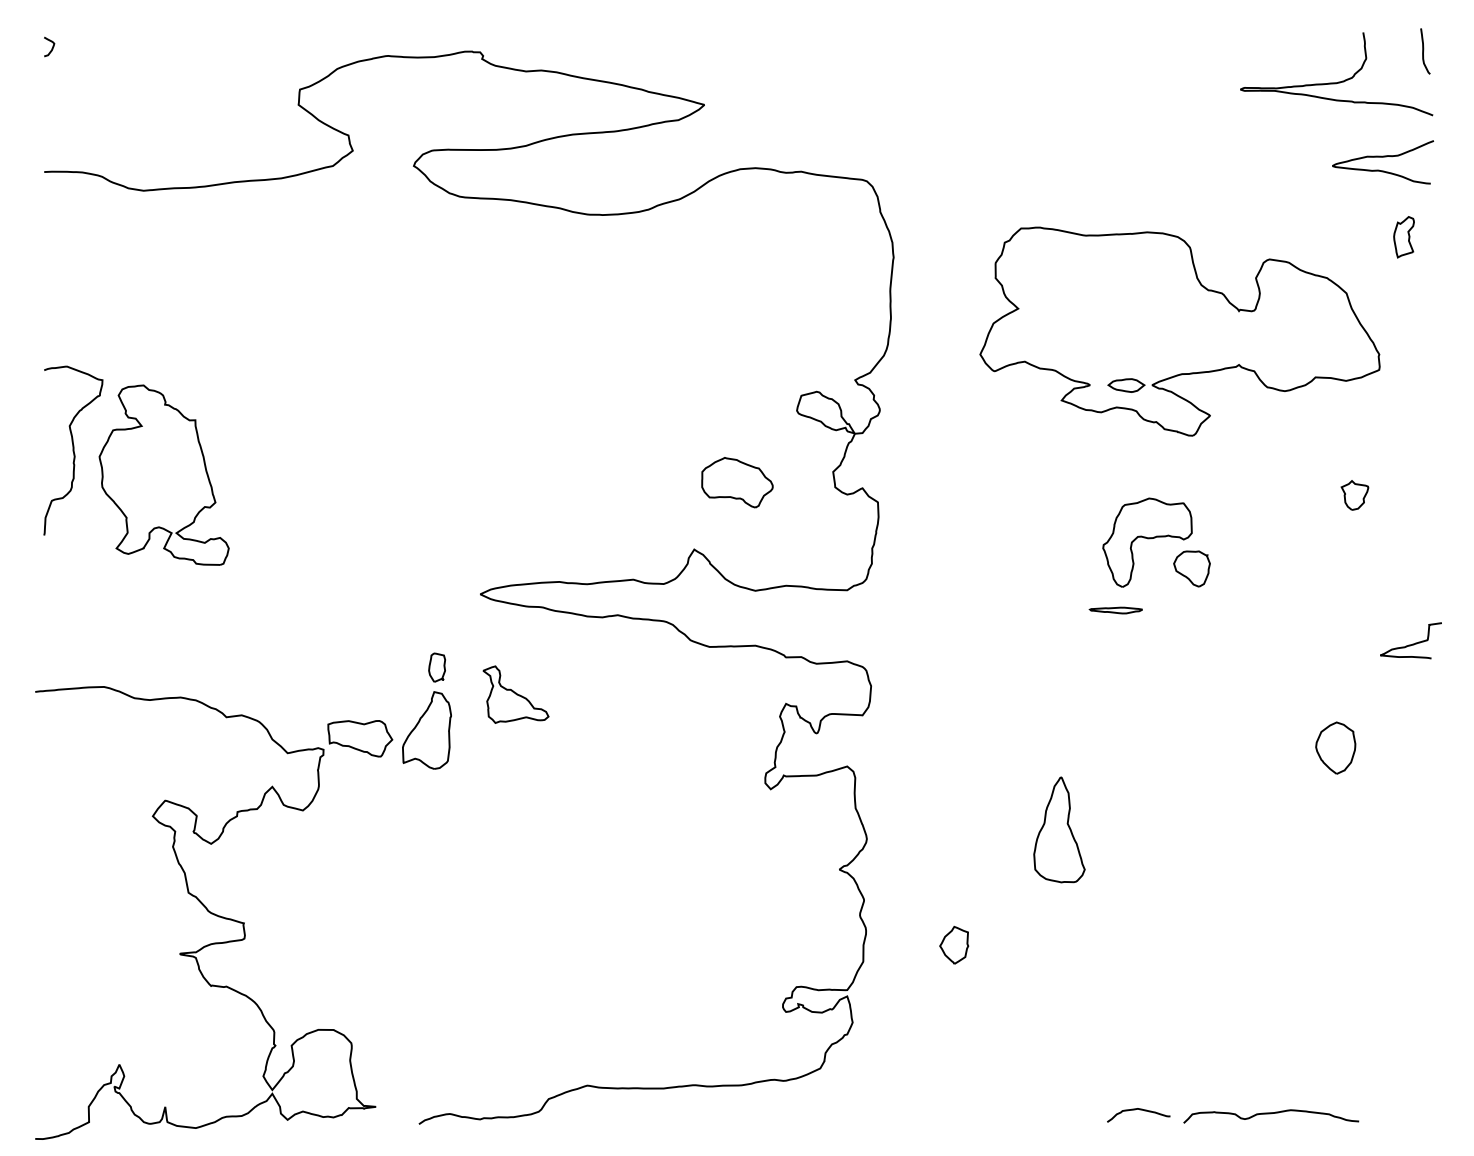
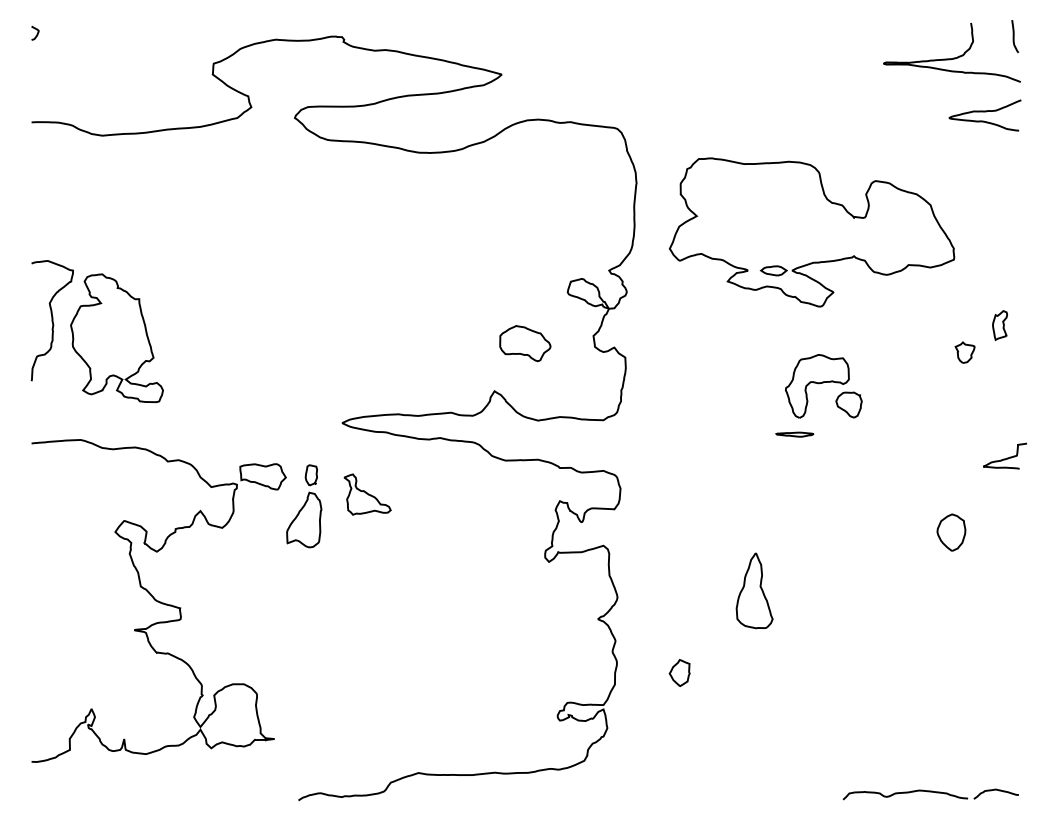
part: (1403, 237) -> (999, 325), moved
part: (1179, 331) -> (811, 232), moved
part: (214, 912) -> (159, 600), moved
curve: (1139, 1110) -> (996, 790), moved

